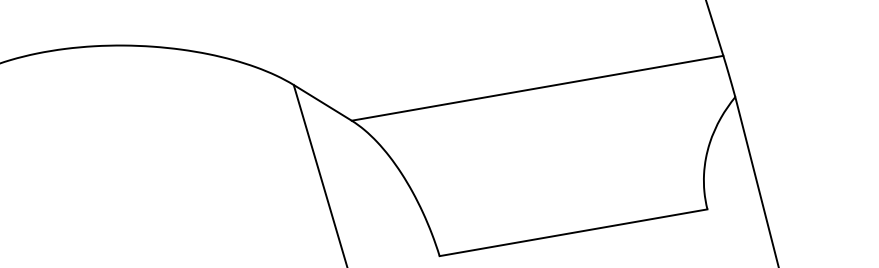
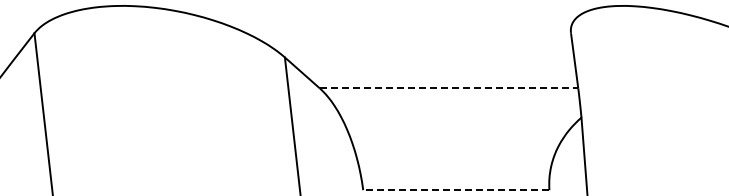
line: (538, 88) -> (449, 88), solid -> dashed
line: (572, 233) -> (455, 190), solid -> dashed

